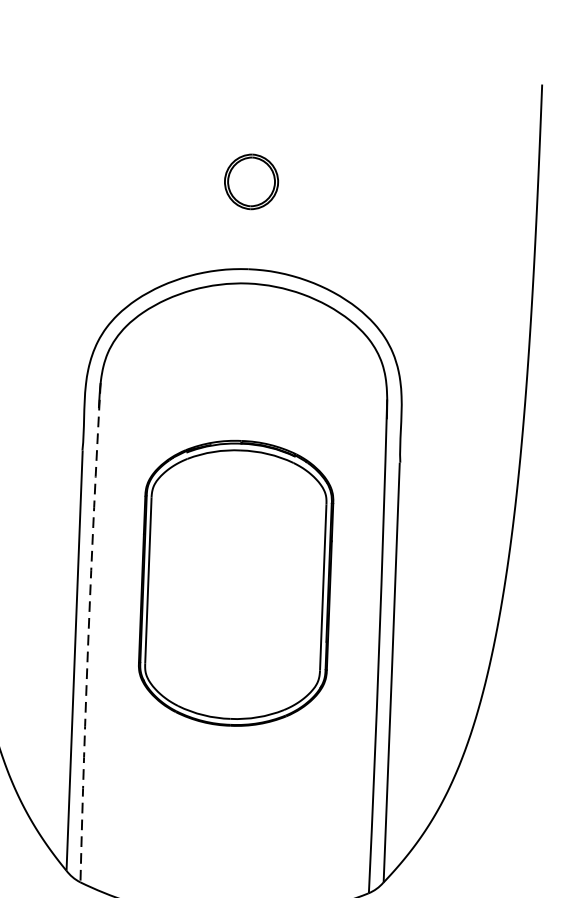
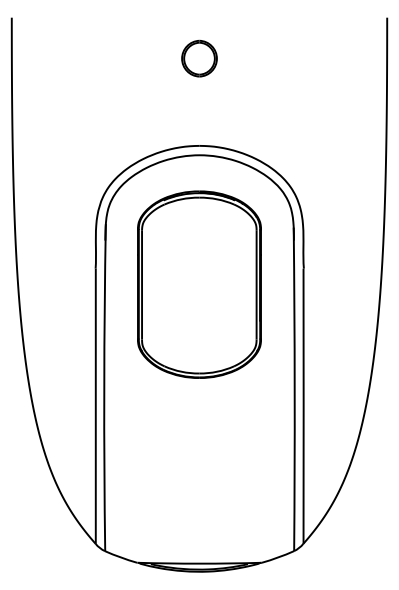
part: (251, 181) -> (199, 58), moved
part: (236, 583) -> (199, 284), moved
arc: (89, 632) -> (104, 387), dashed -> solid

